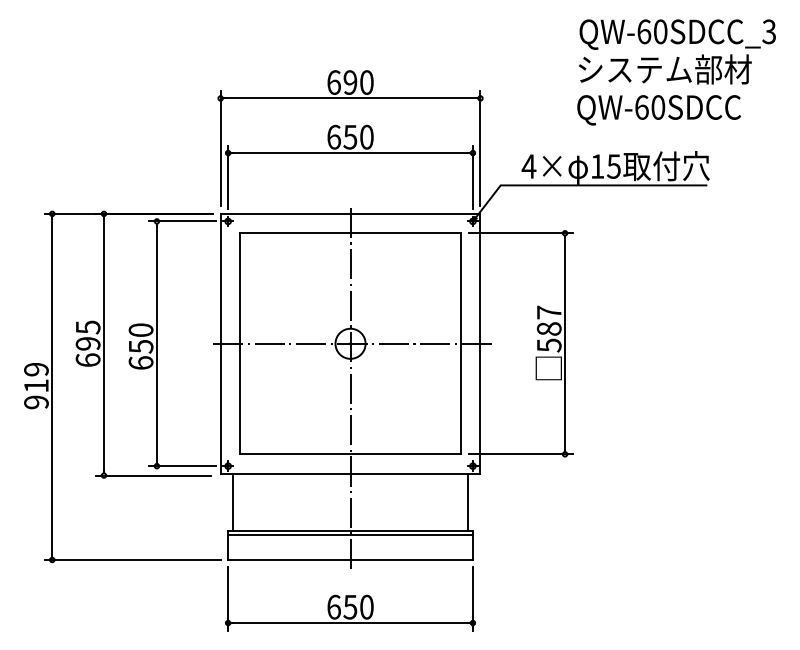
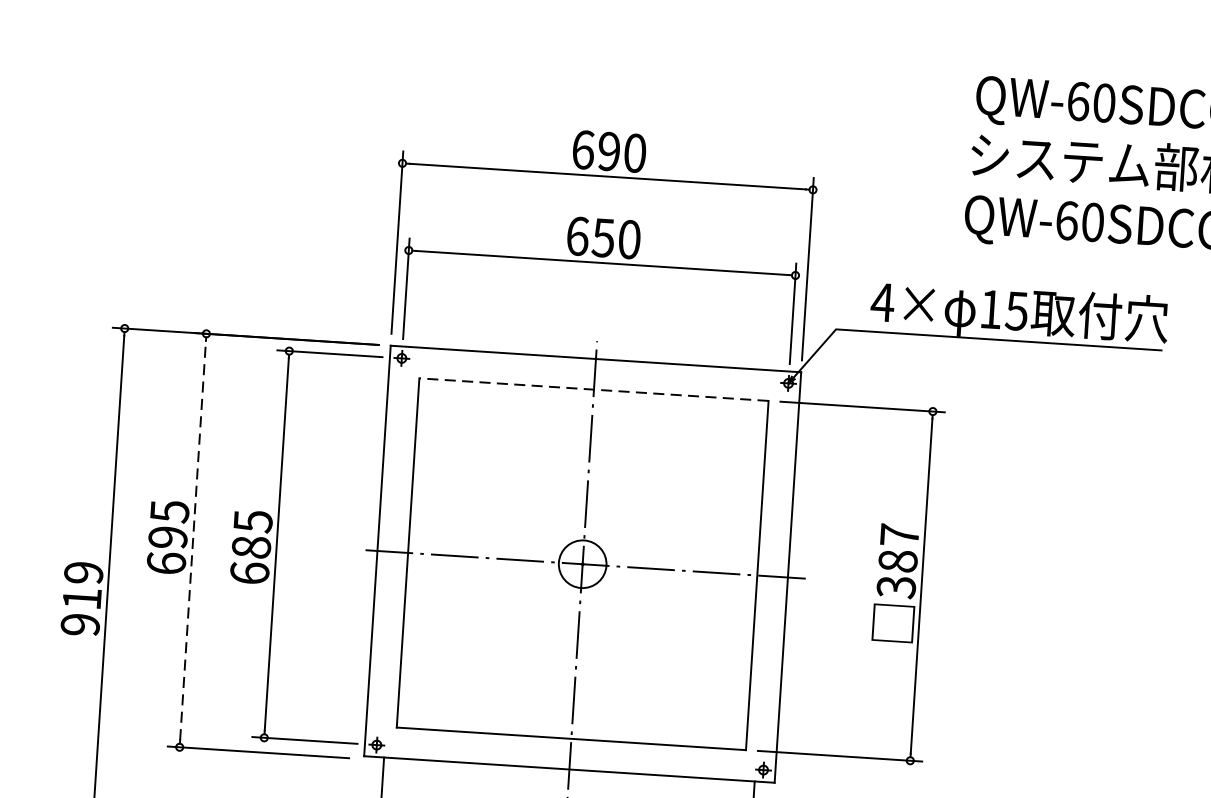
line: (350, 233) -> (593, 389), solid -> dashed
text: (140, 338) -> (251, 534), 650 -> 685
line: (103, 344) -> (192, 540), solid -> dashed
text: (548, 344) -> (895, 585), 587 -> 387

